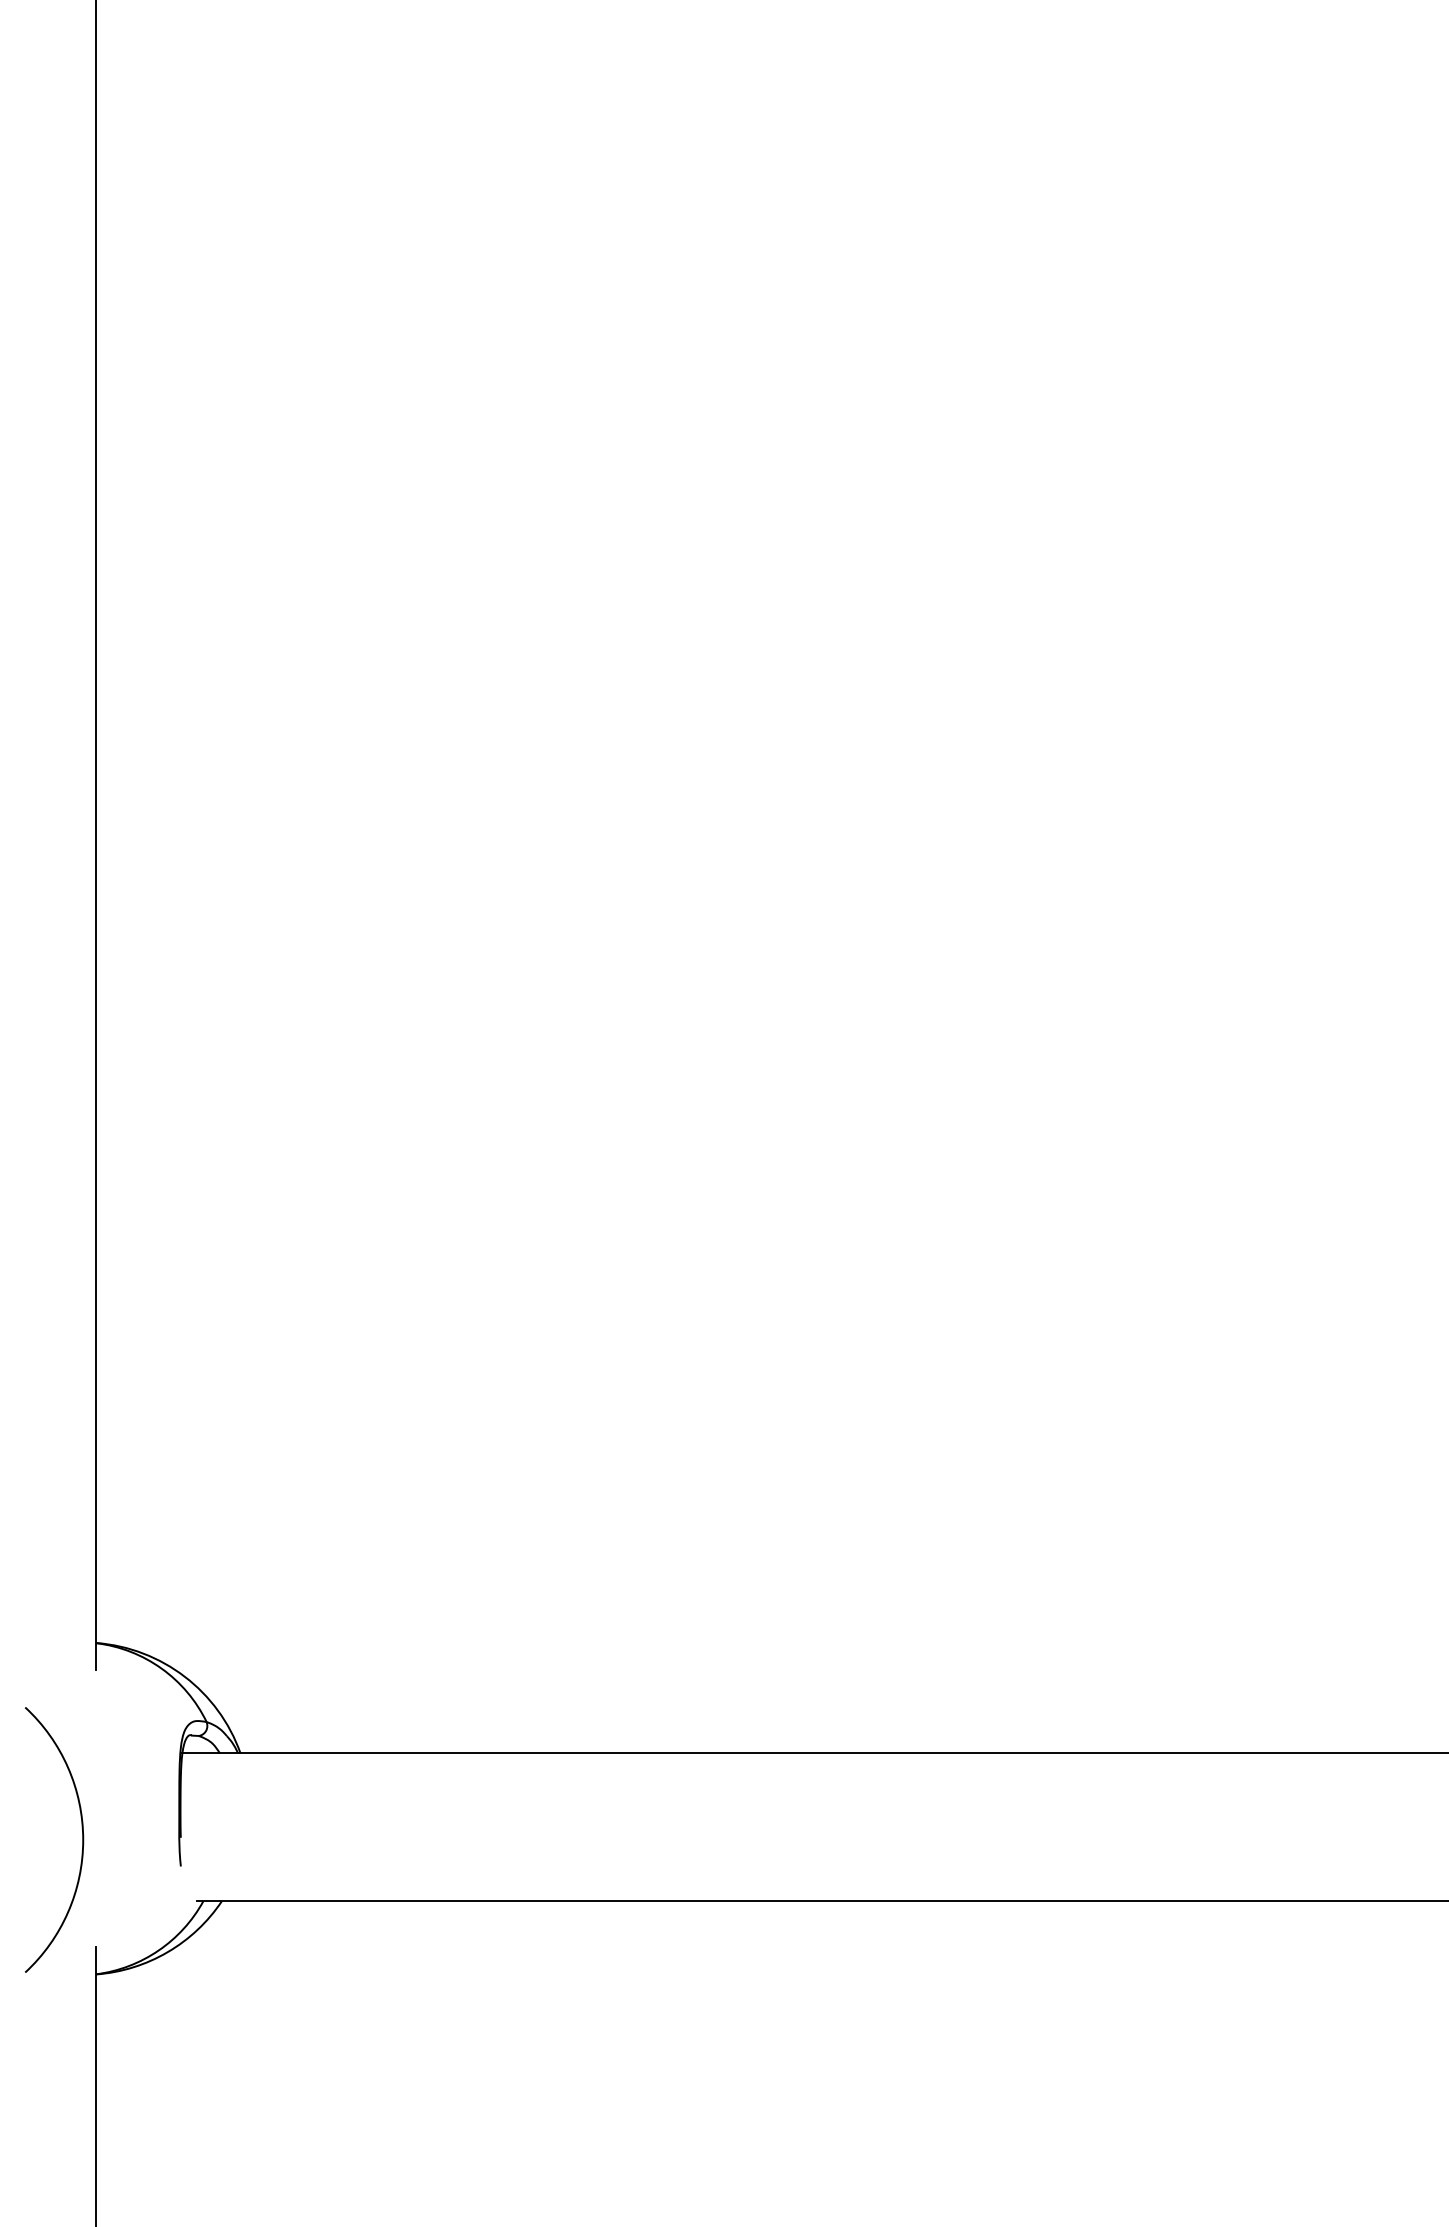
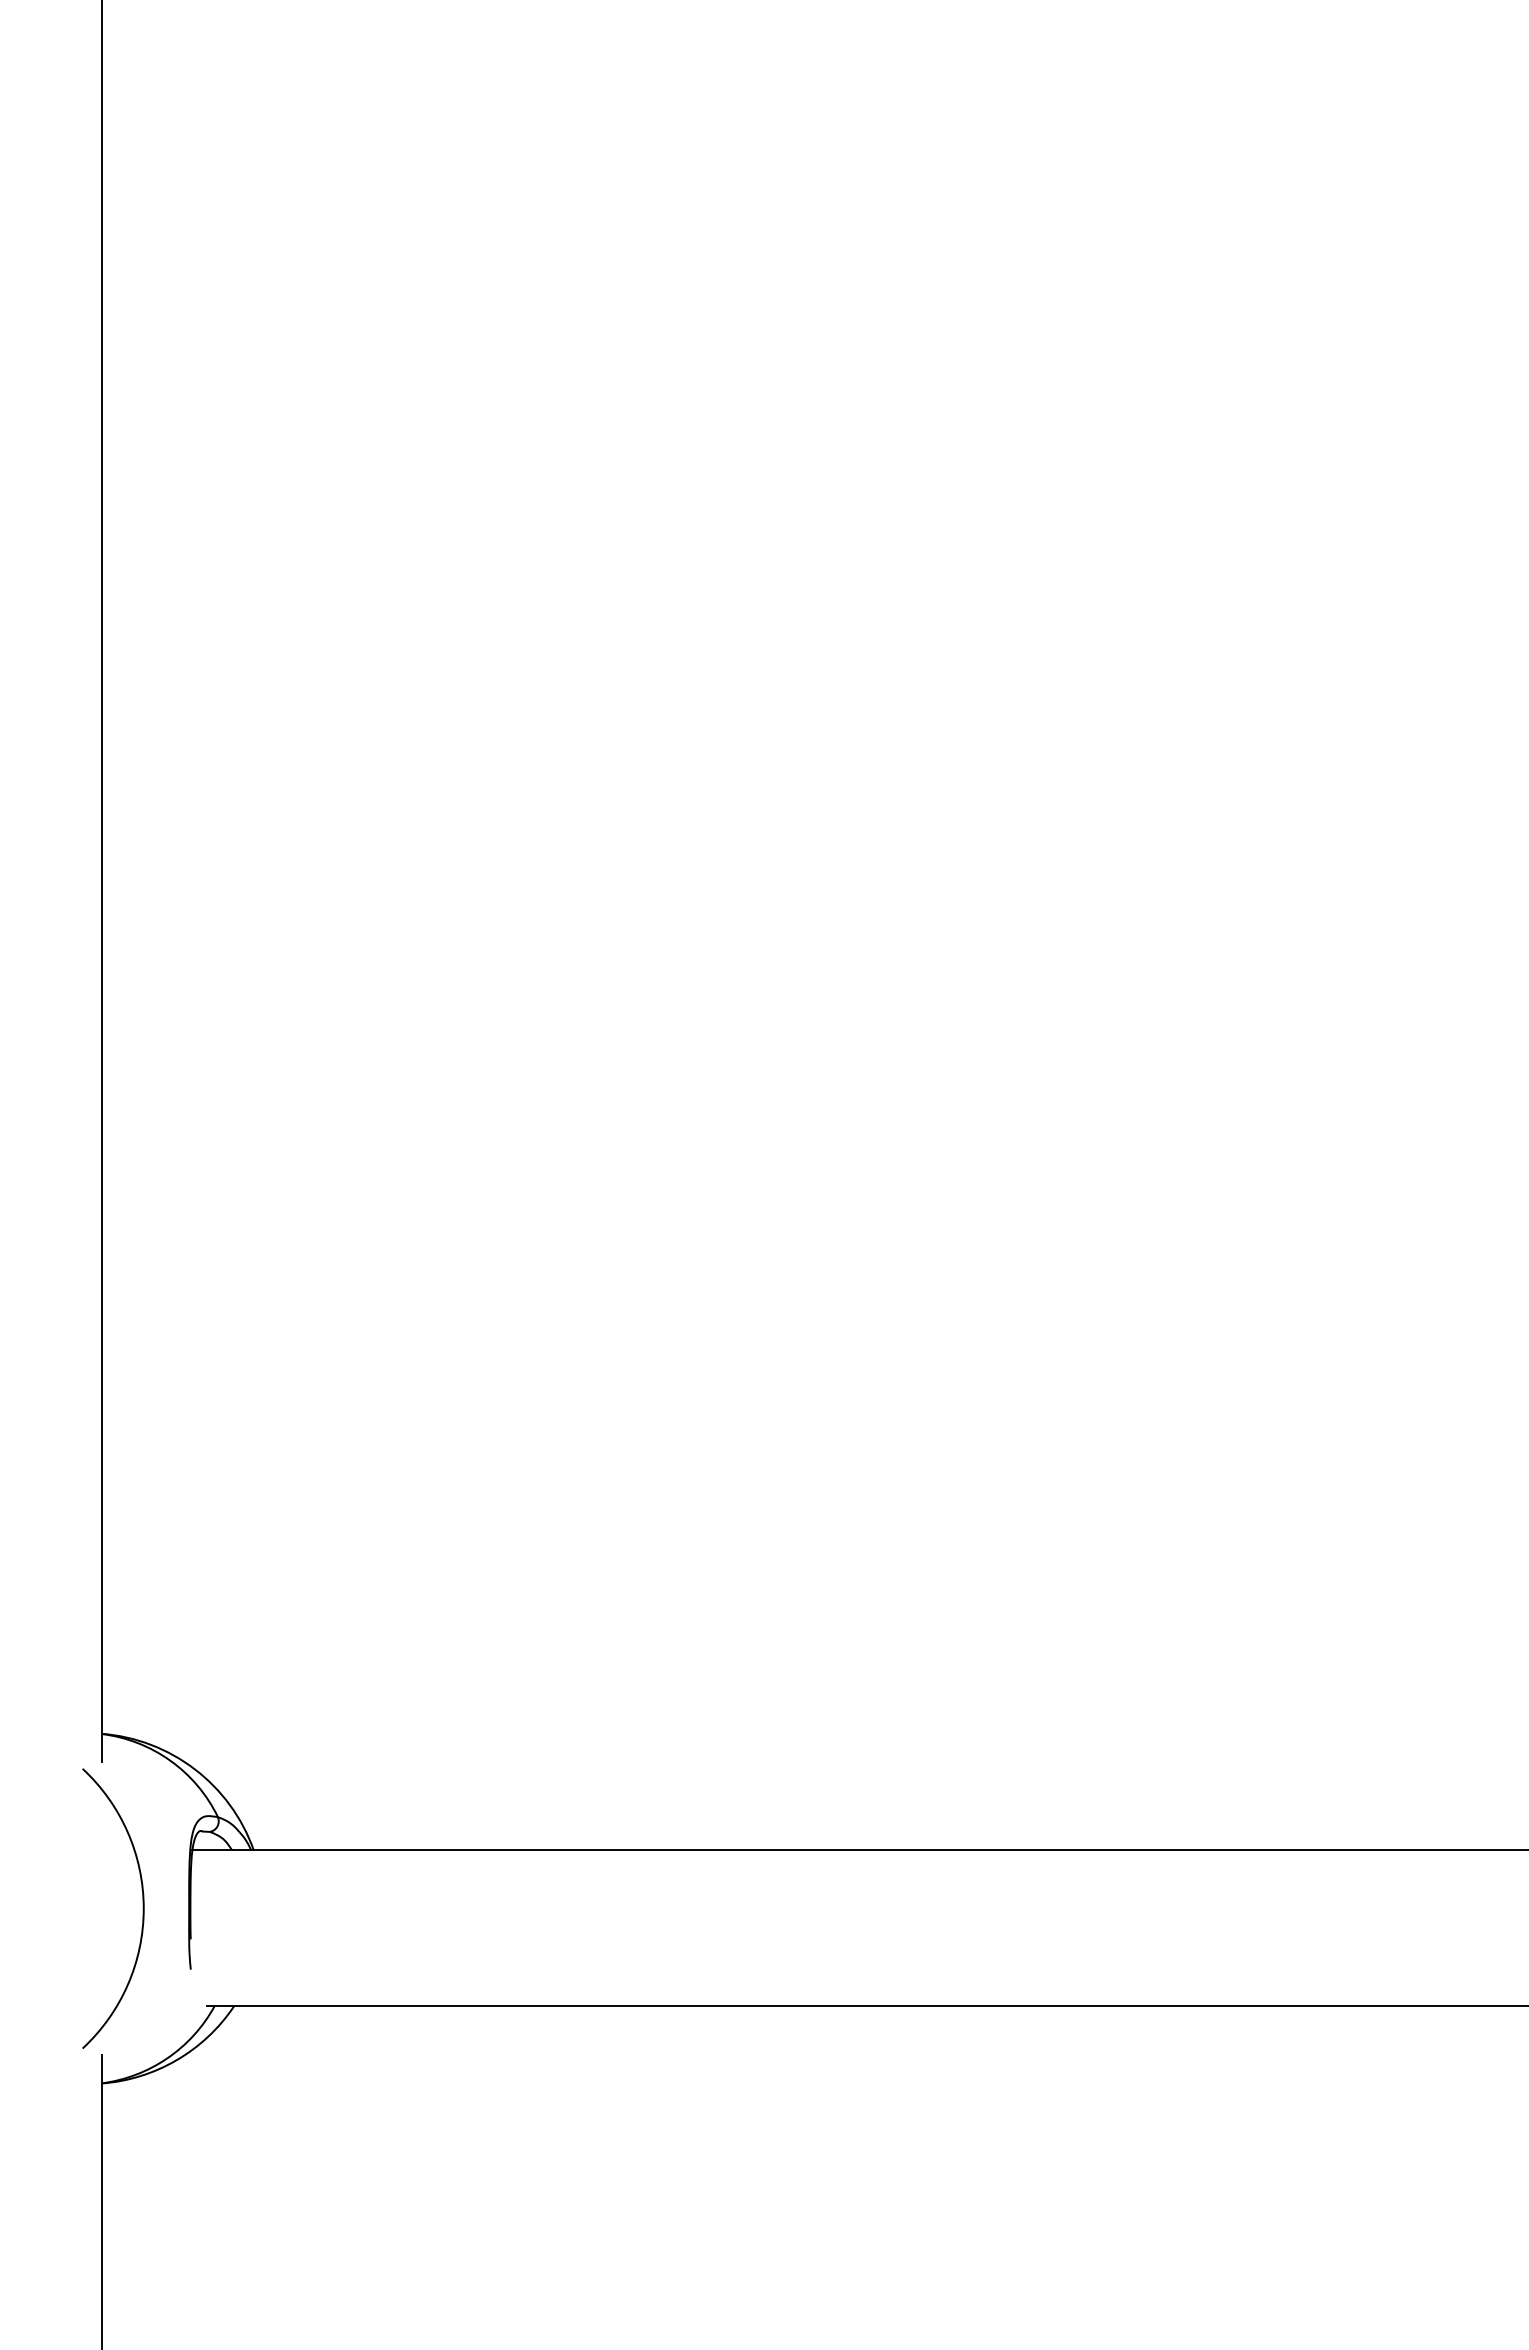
arc: (82, 1839) -> (142, 1908), moved

